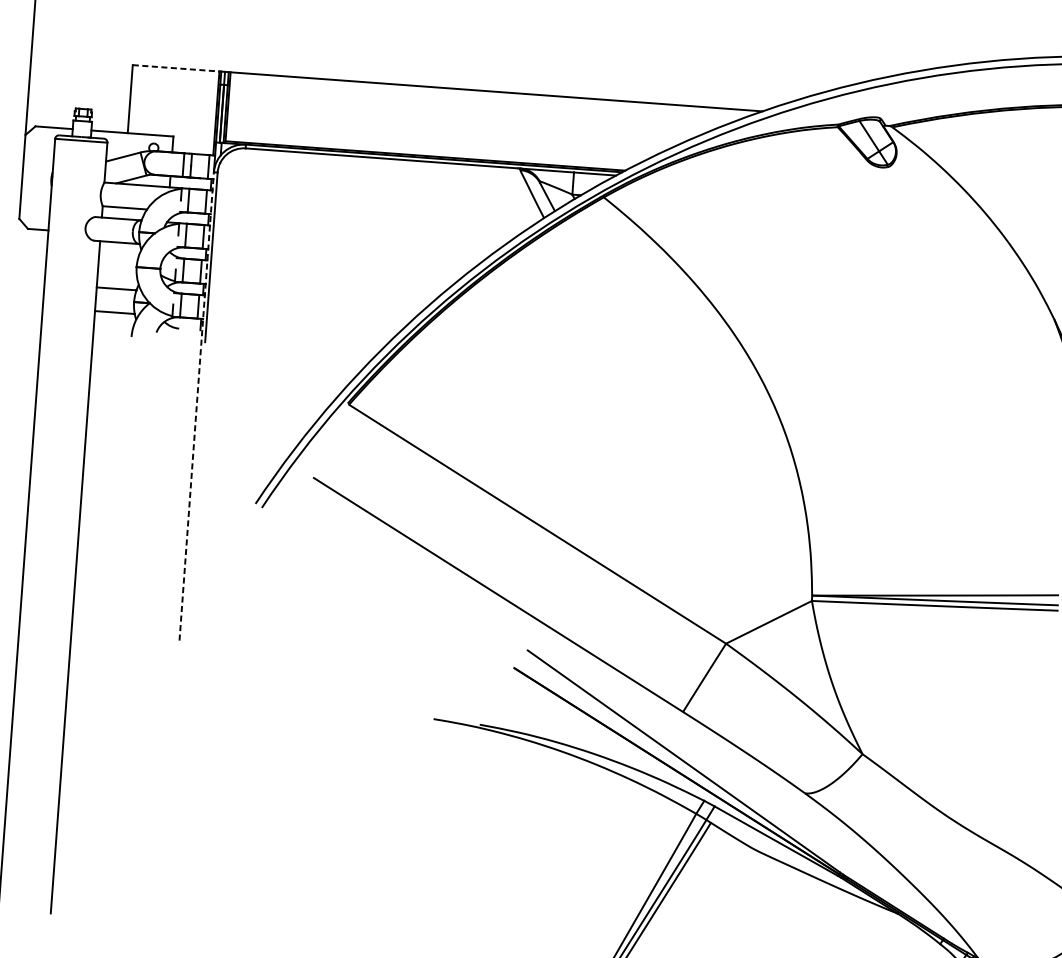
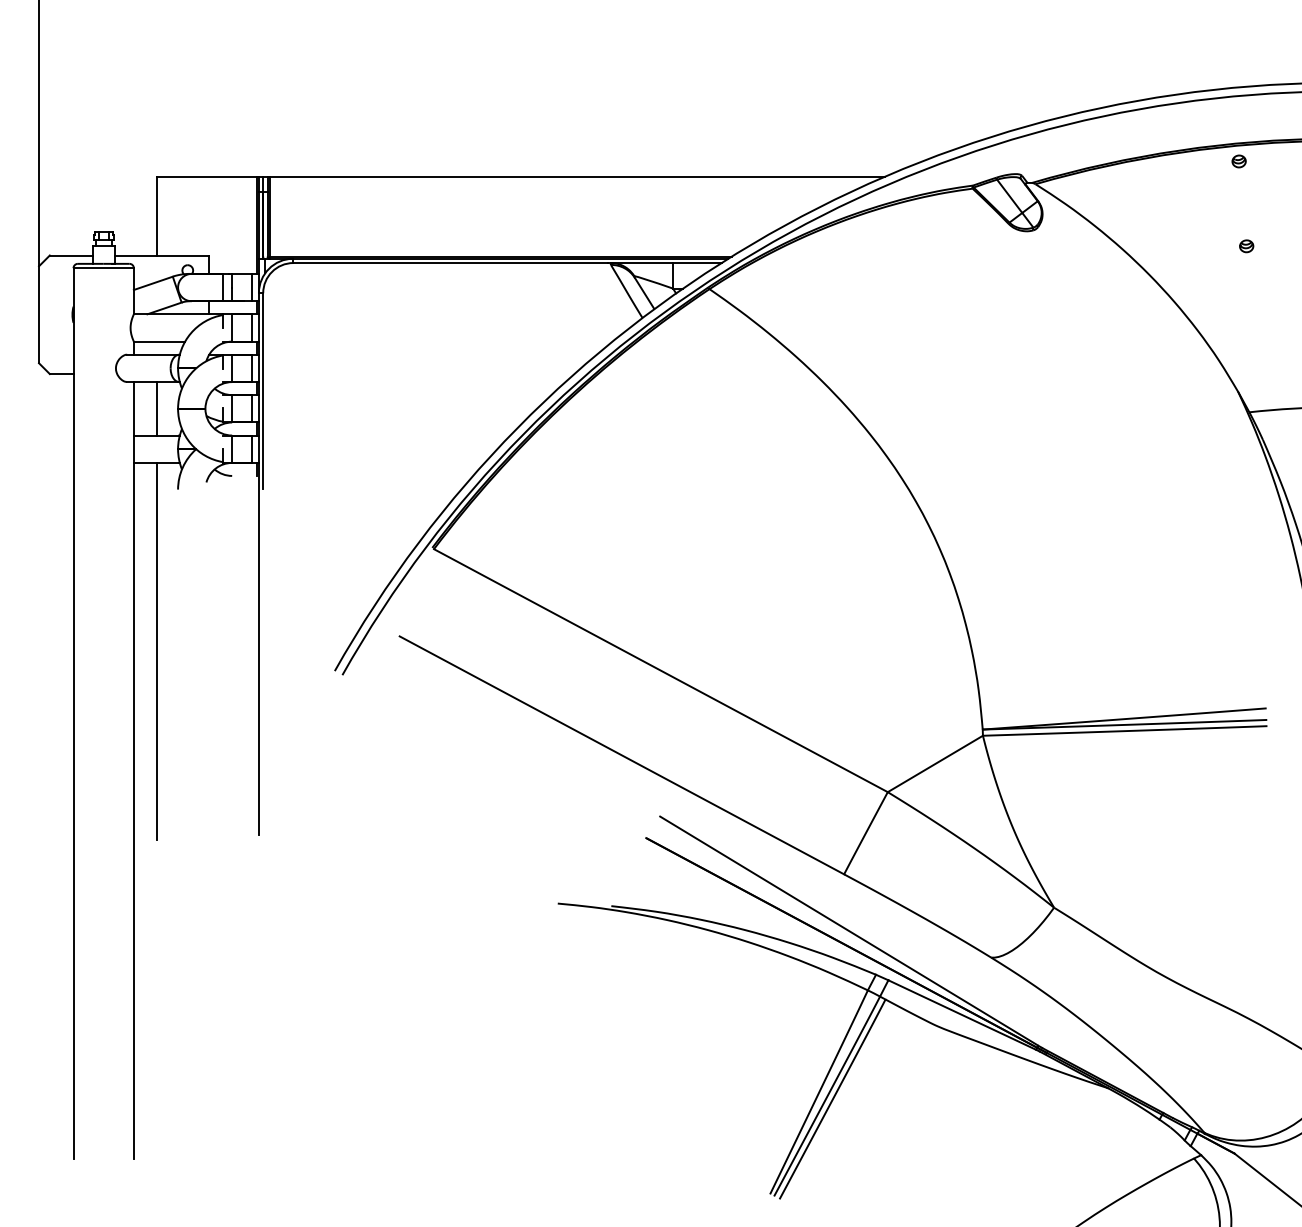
line: (176, 68) -> (207, 176), dashed -> solid
line: (118, 265) -> (156, 408), added
line: (196, 406) -> (258, 564), dashed -> solid
line: (102, 474) -> (156, 650), added

